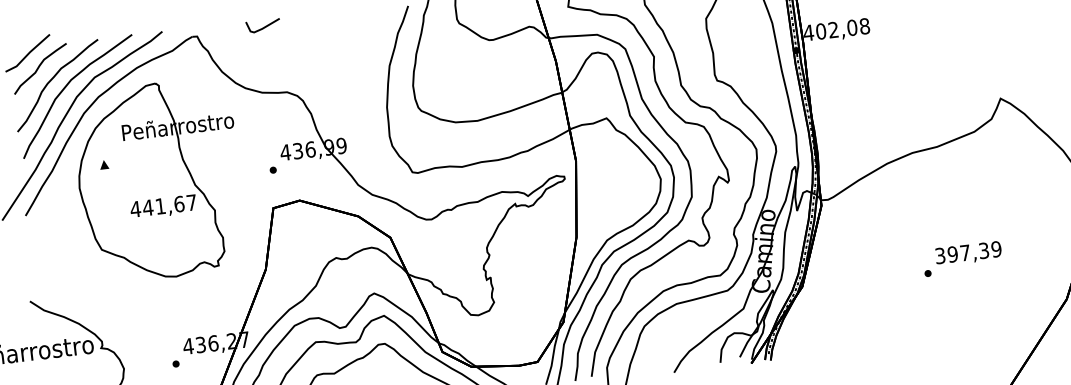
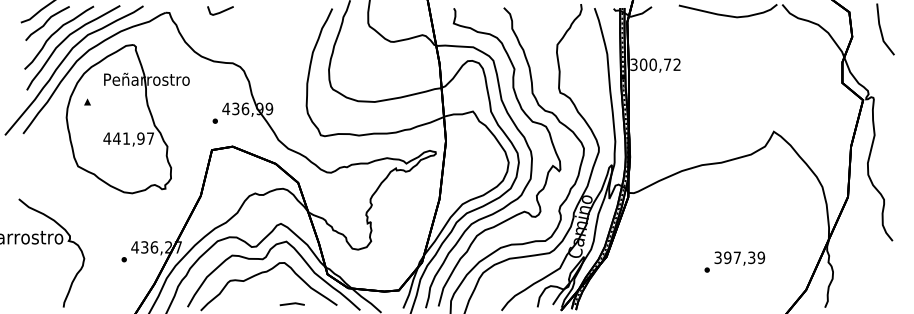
text: (836, 29) -> (655, 64), 402,08 -> 300,72
text: (178, 204) -> (140, 138), 441,67 -> 441,97
text: (962, 258) -> (734, 261), moved

